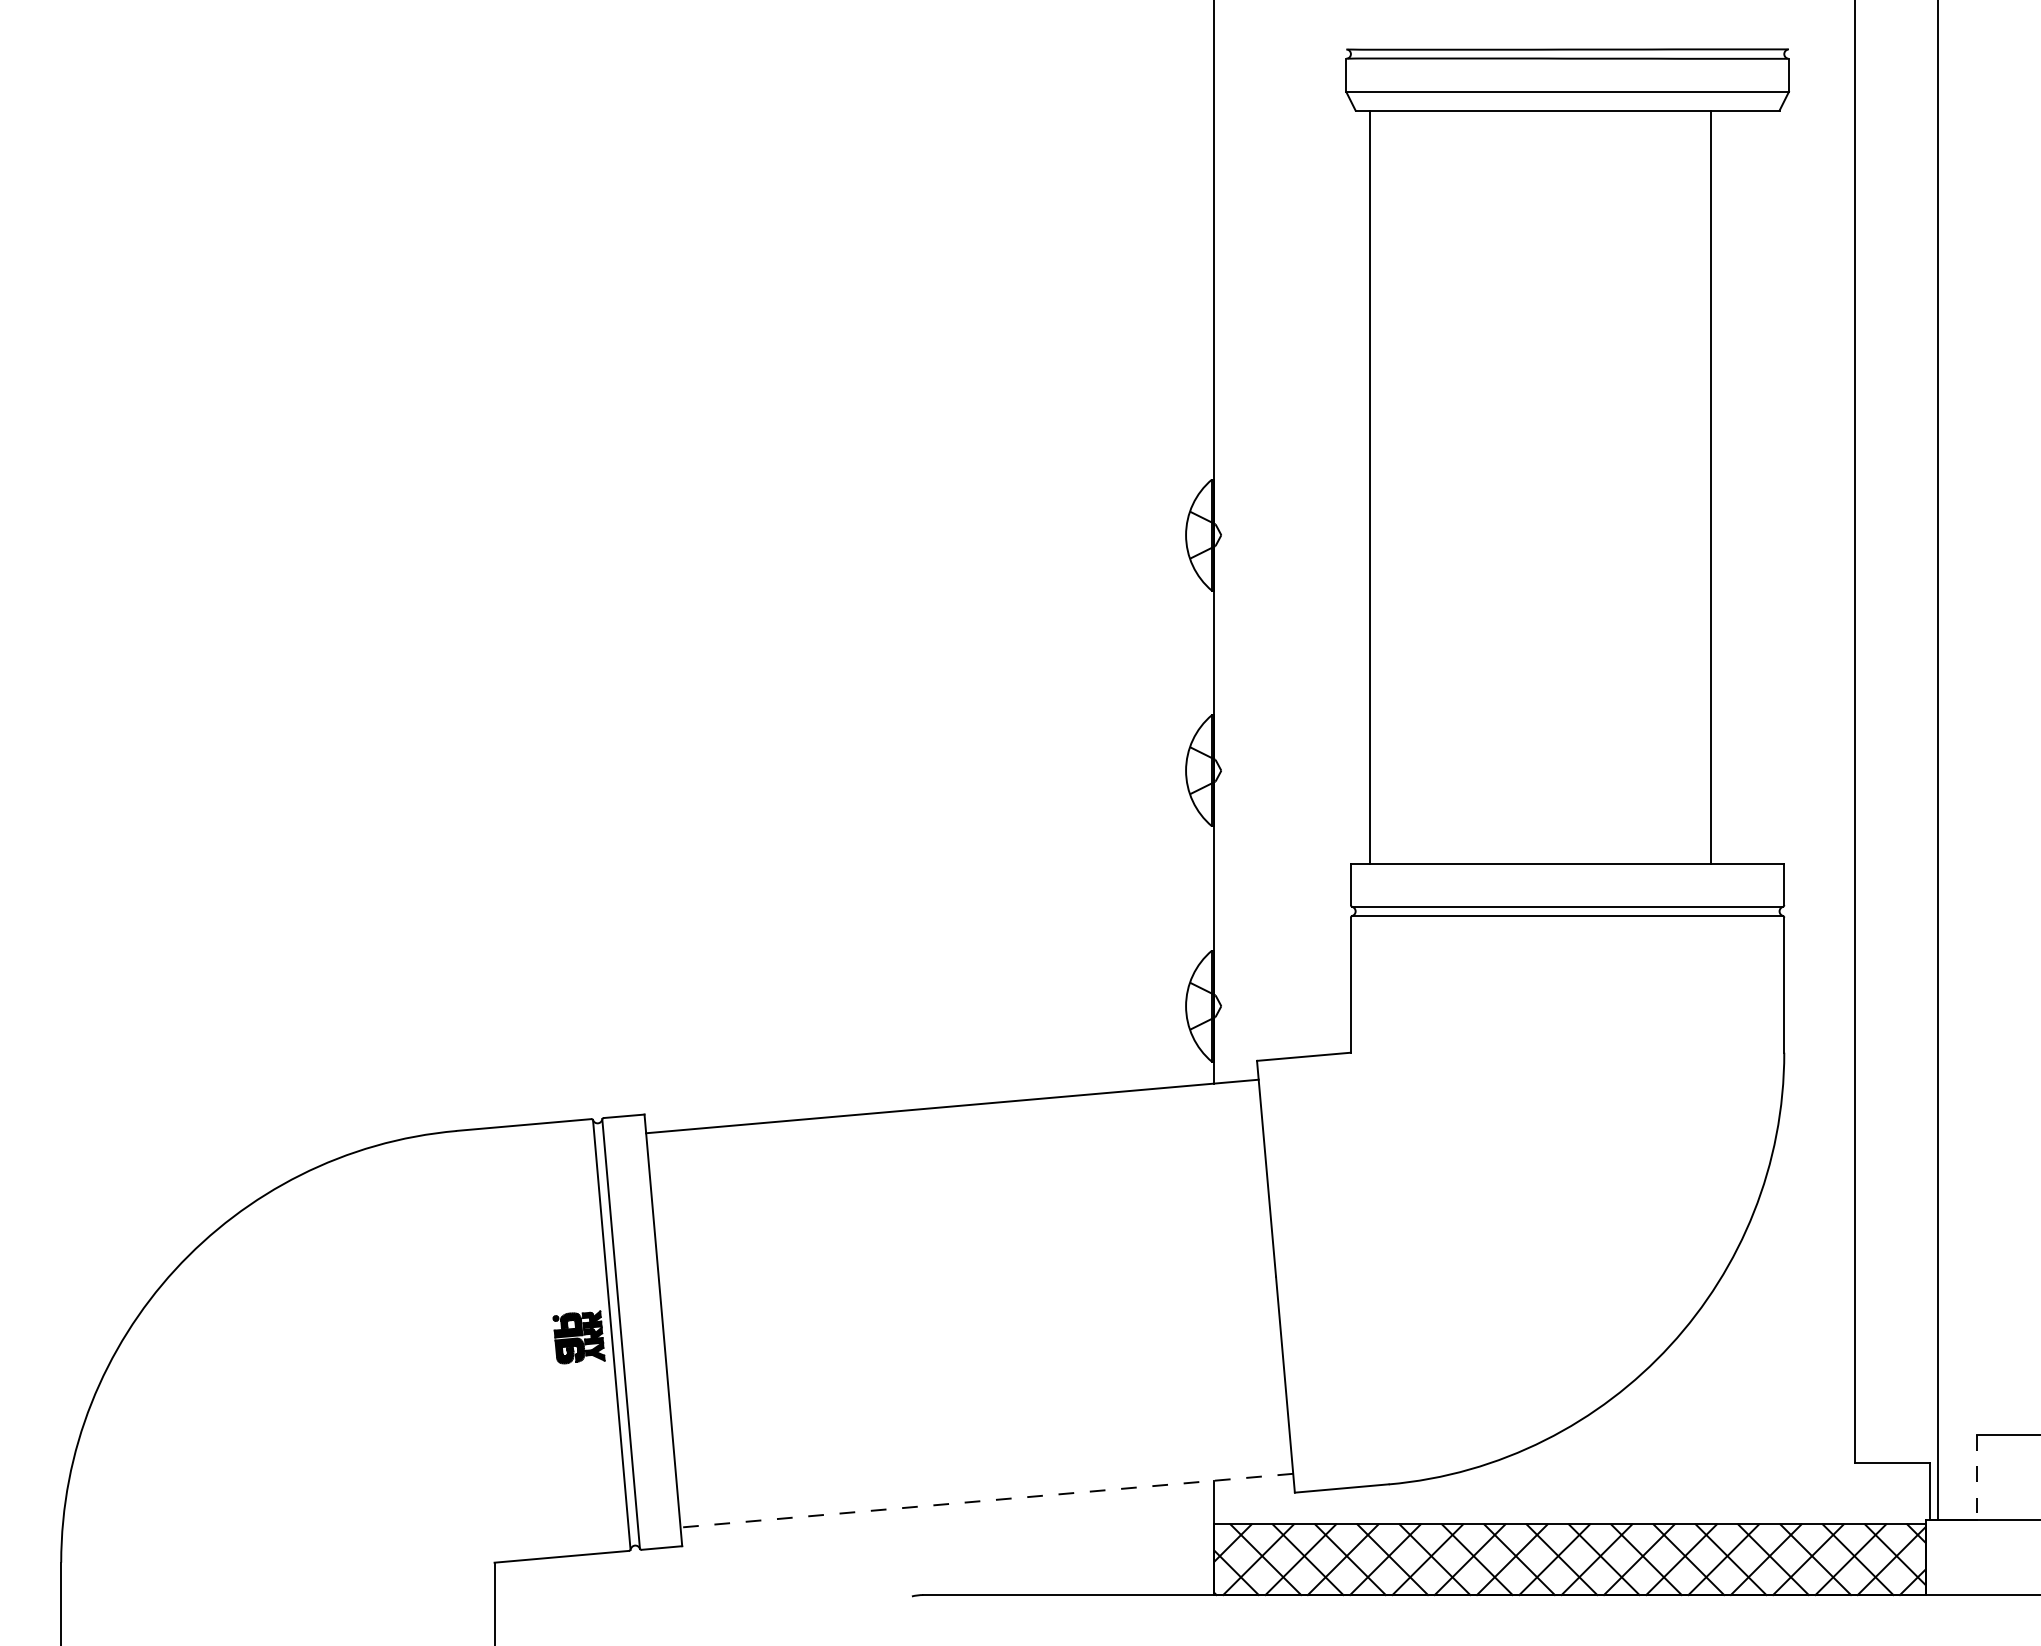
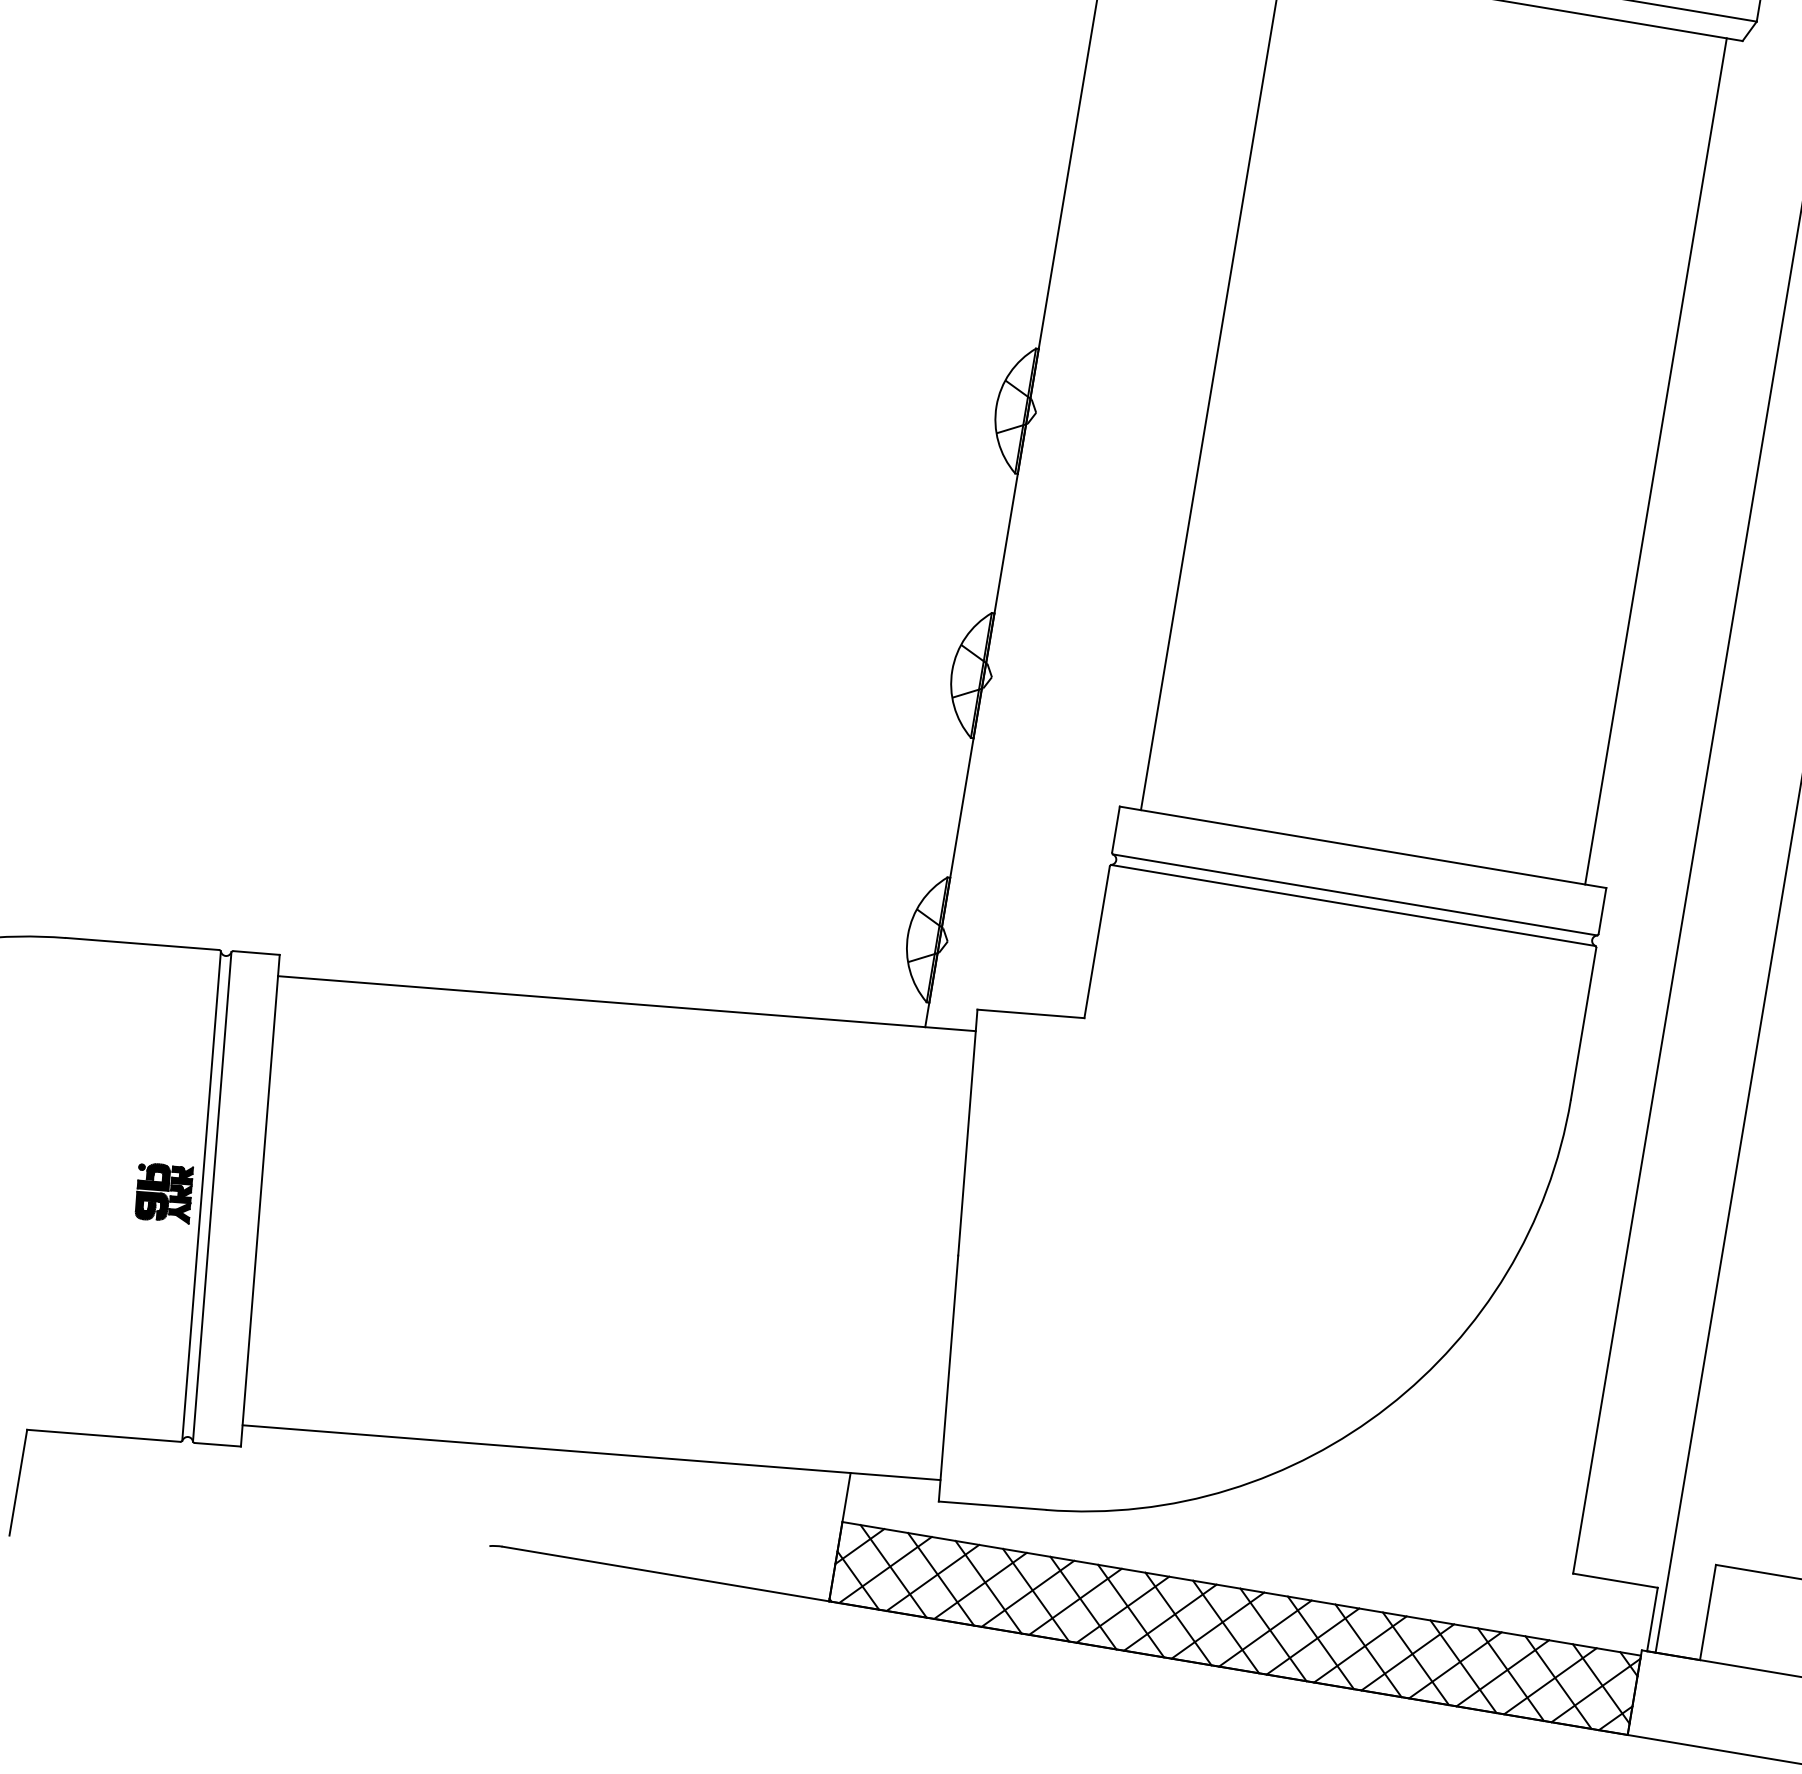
line: (1711, 487) -> (1656, 461), moved
line: (1977, 1477) -> (1708, 1612), dashed -> solid
line: (986, 1500) -> (591, 1452), dashed -> solid

